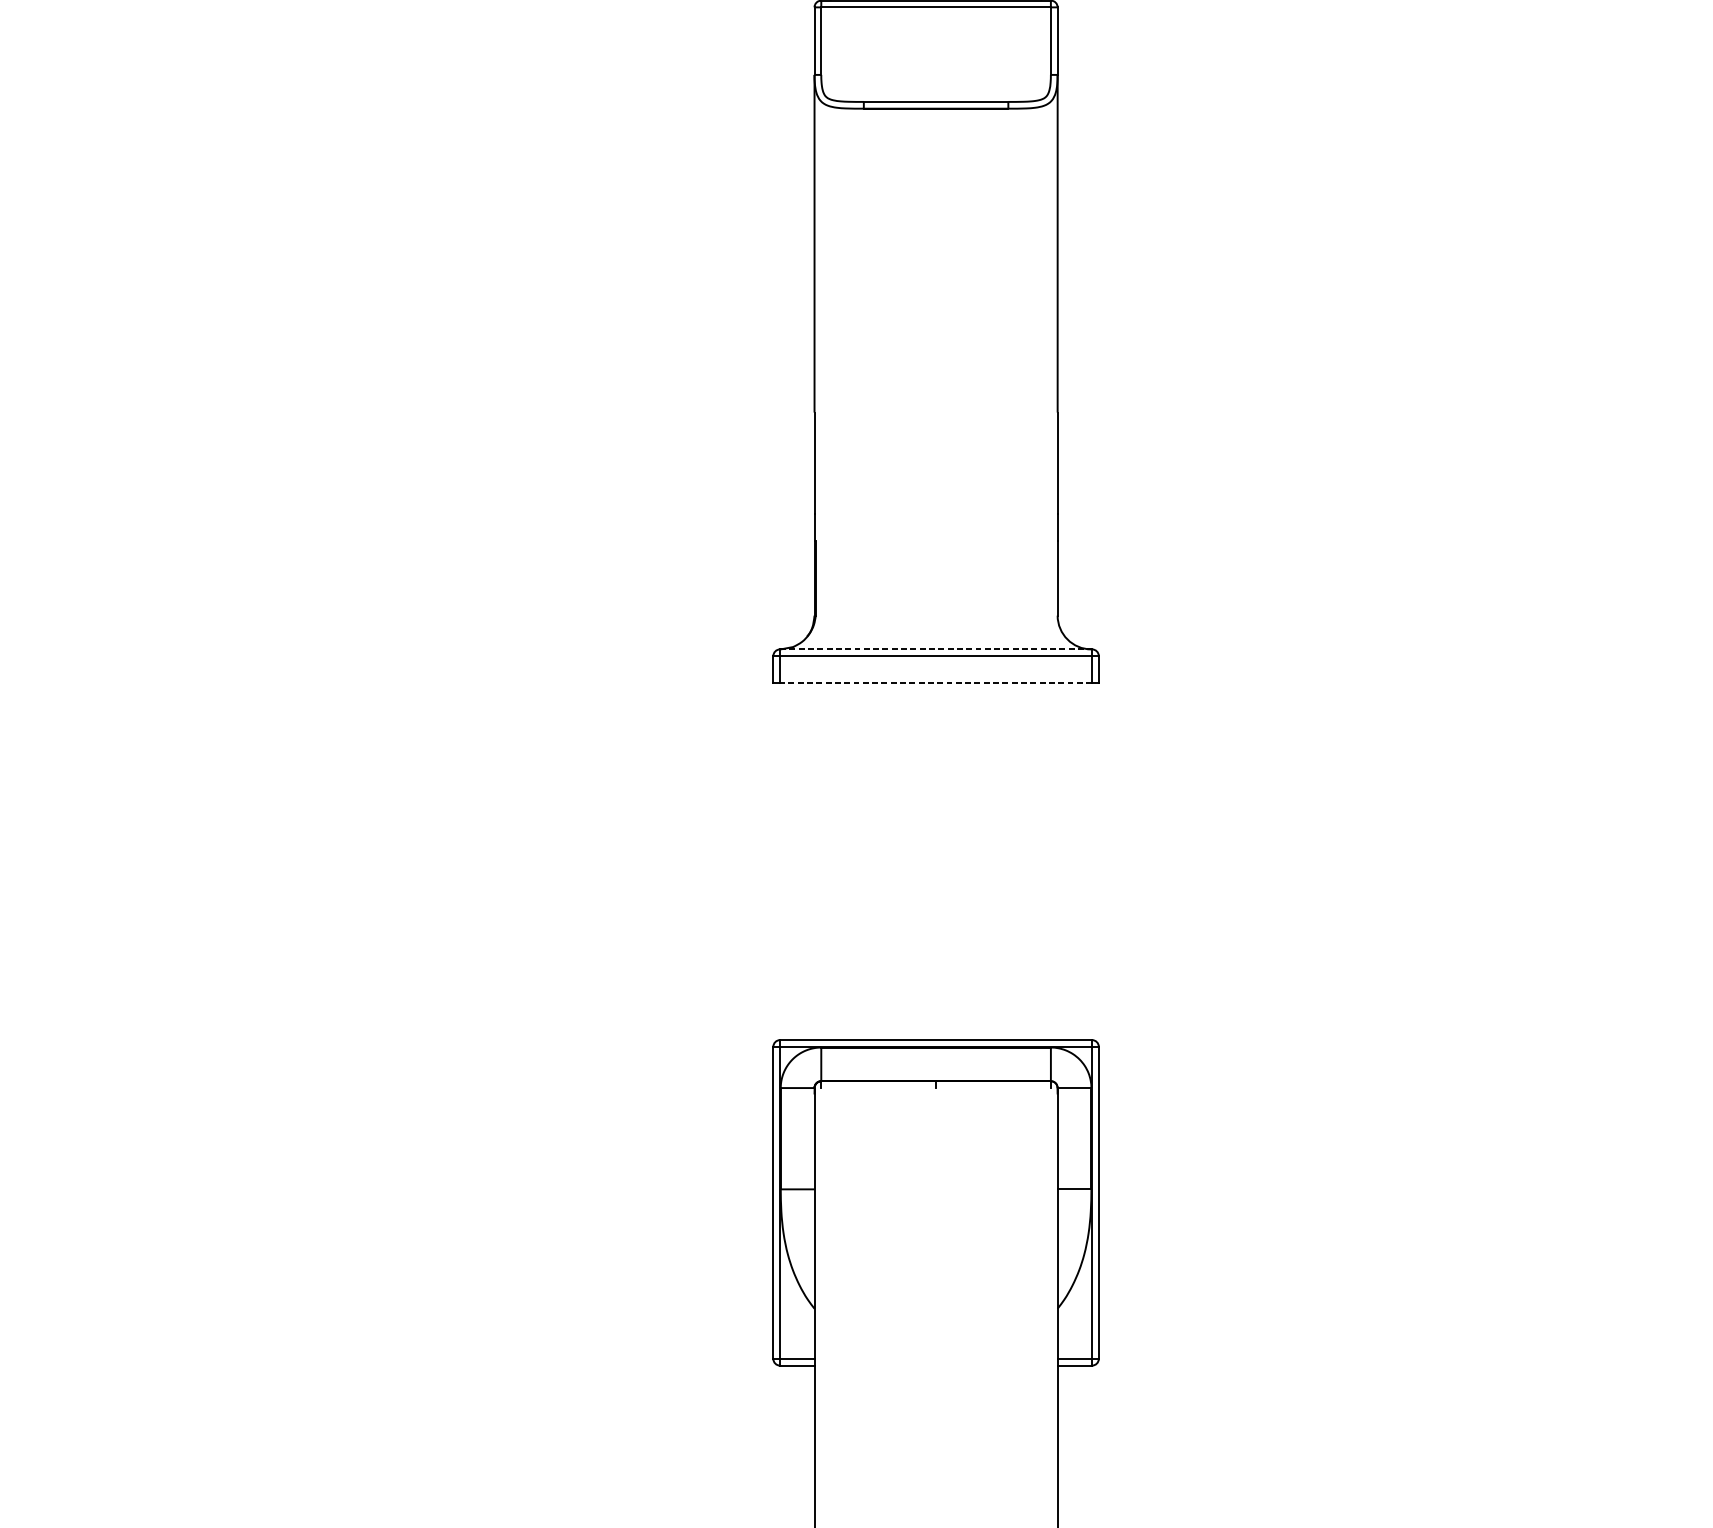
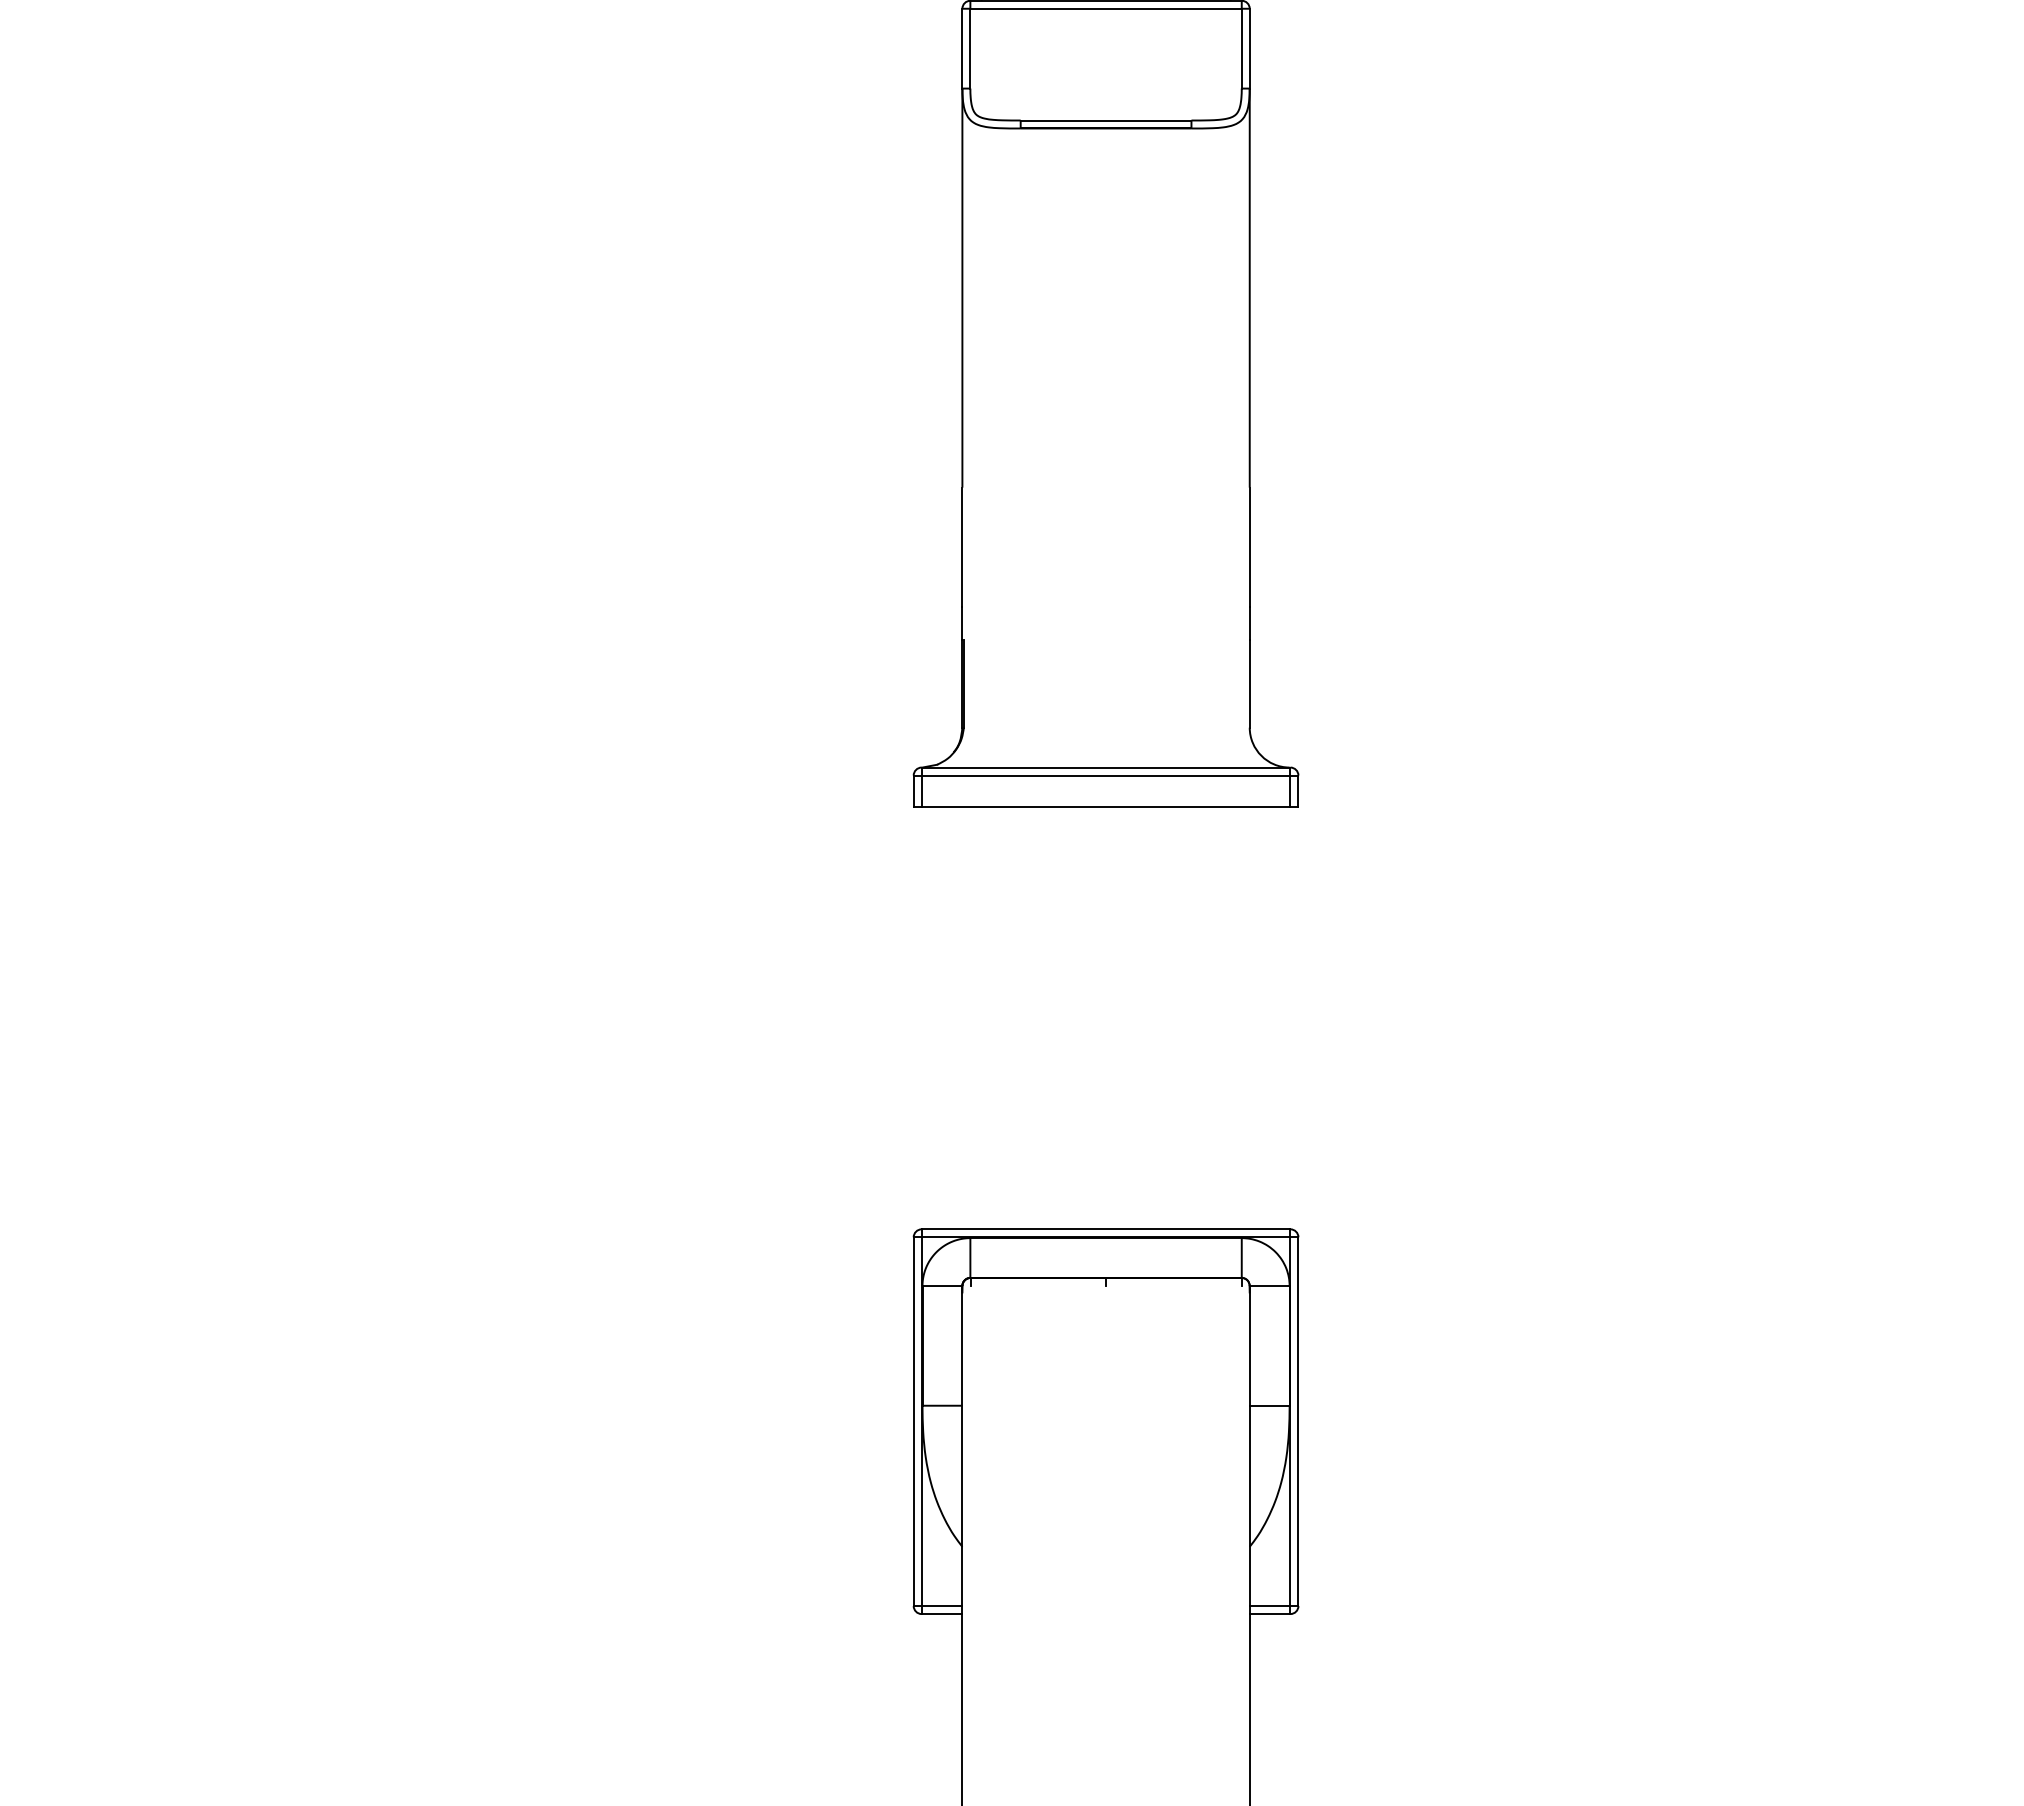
line: (936, 649) -> (1106, 767), dashed -> solid
line: (935, 683) -> (1105, 807), dashed -> solid

